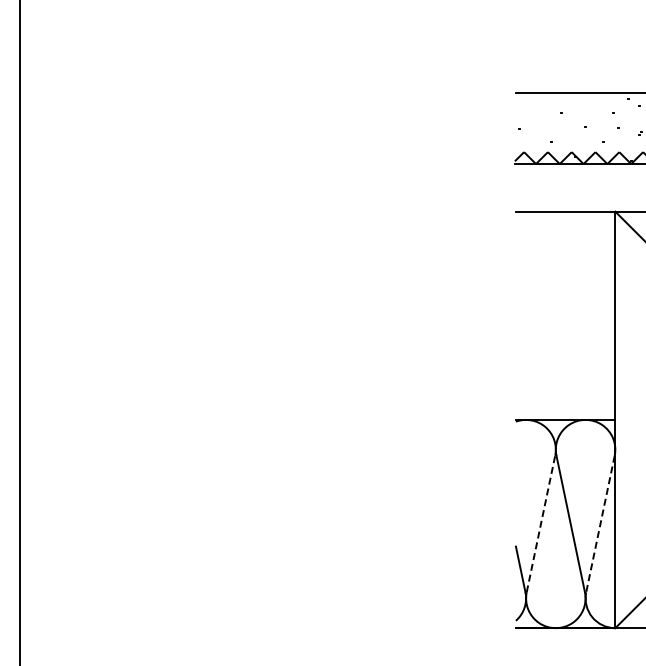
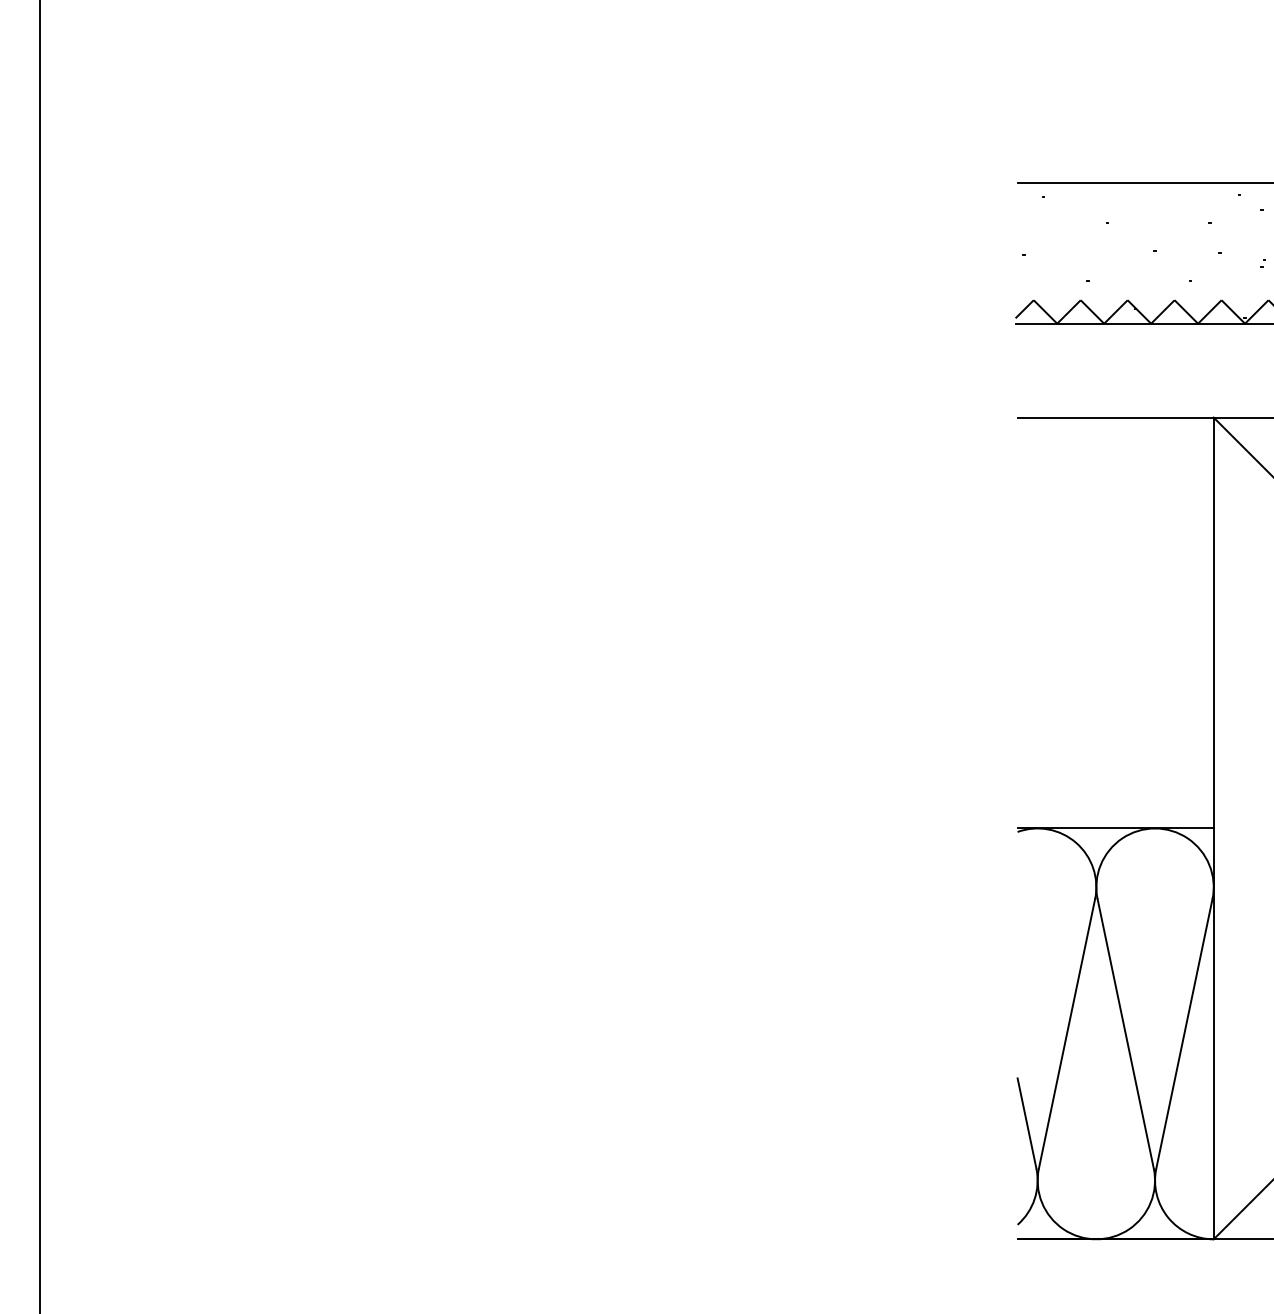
line: (540, 524) -> (1066, 1034), dashed -> solid
line: (600, 524) -> (1184, 1034), dashed -> solid

